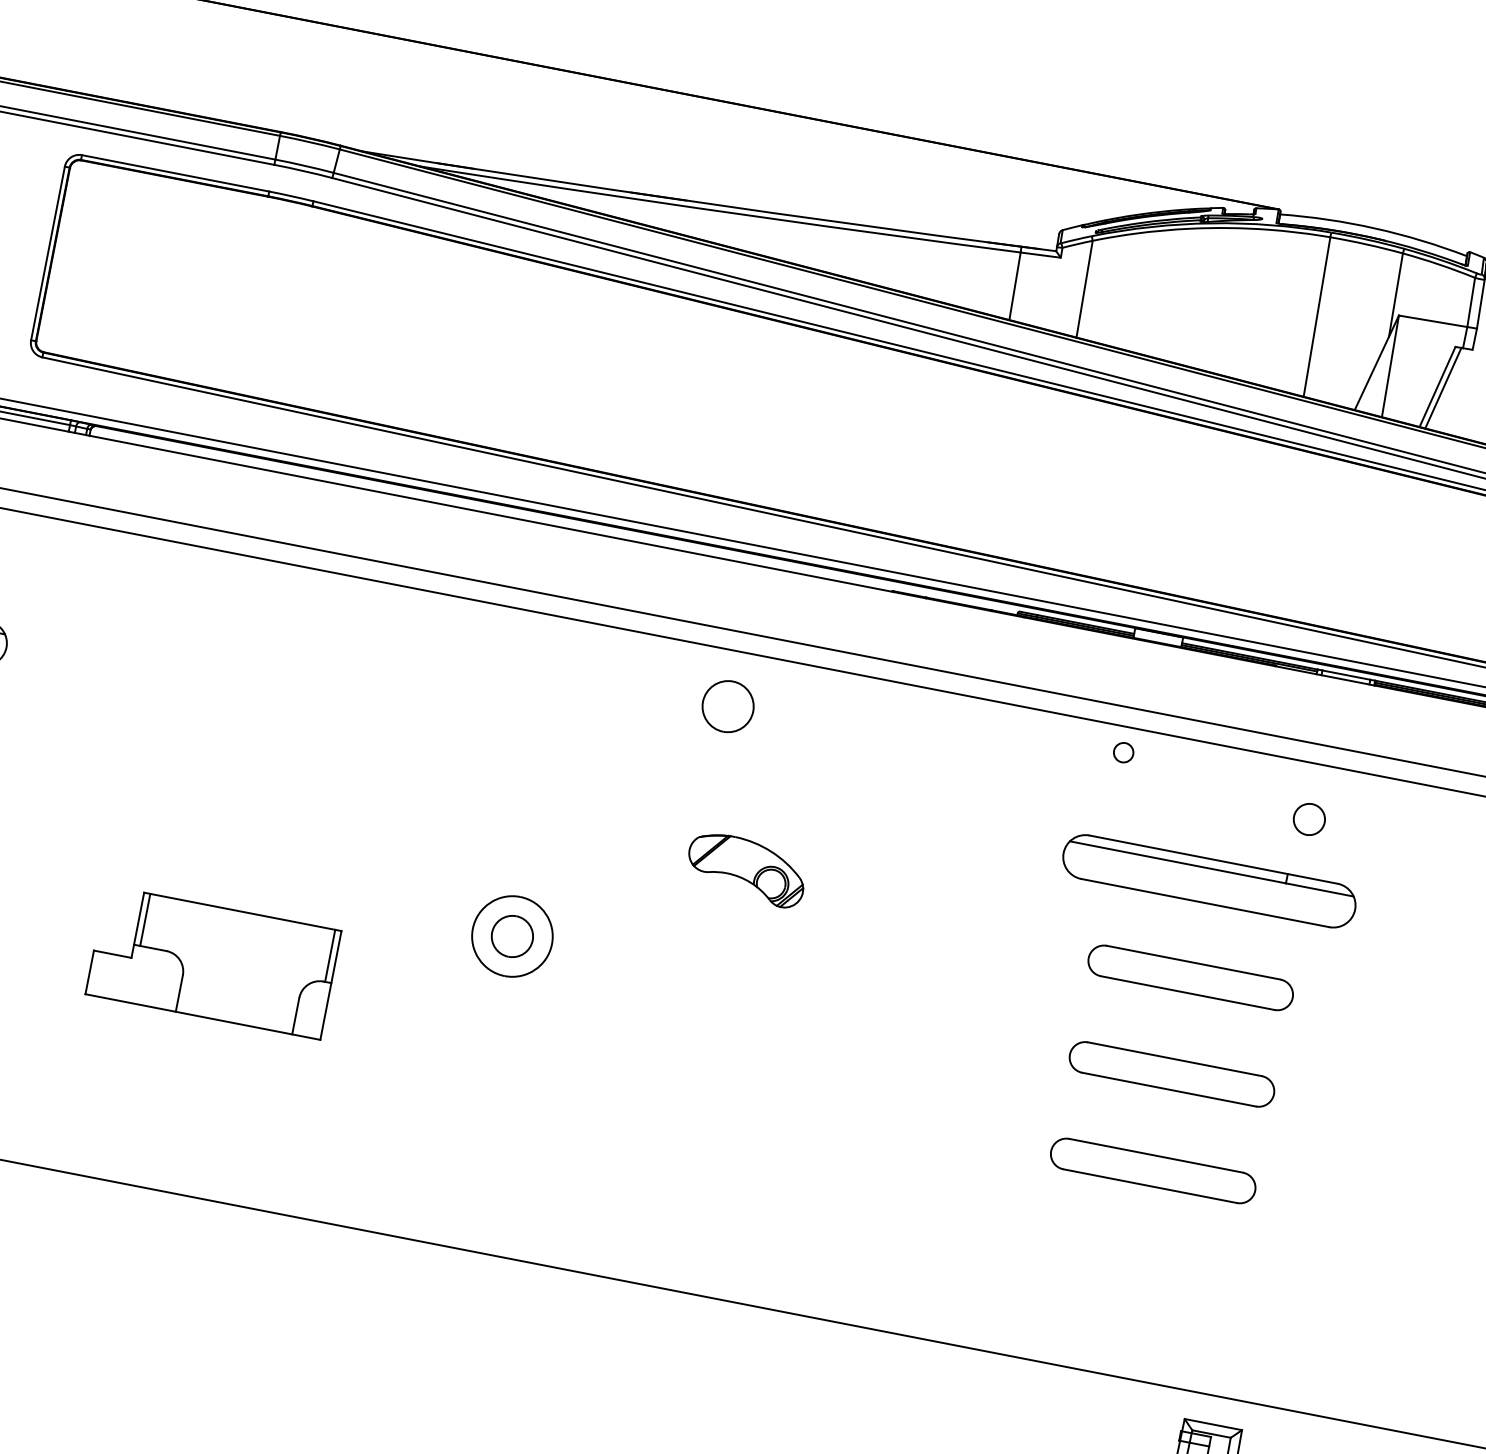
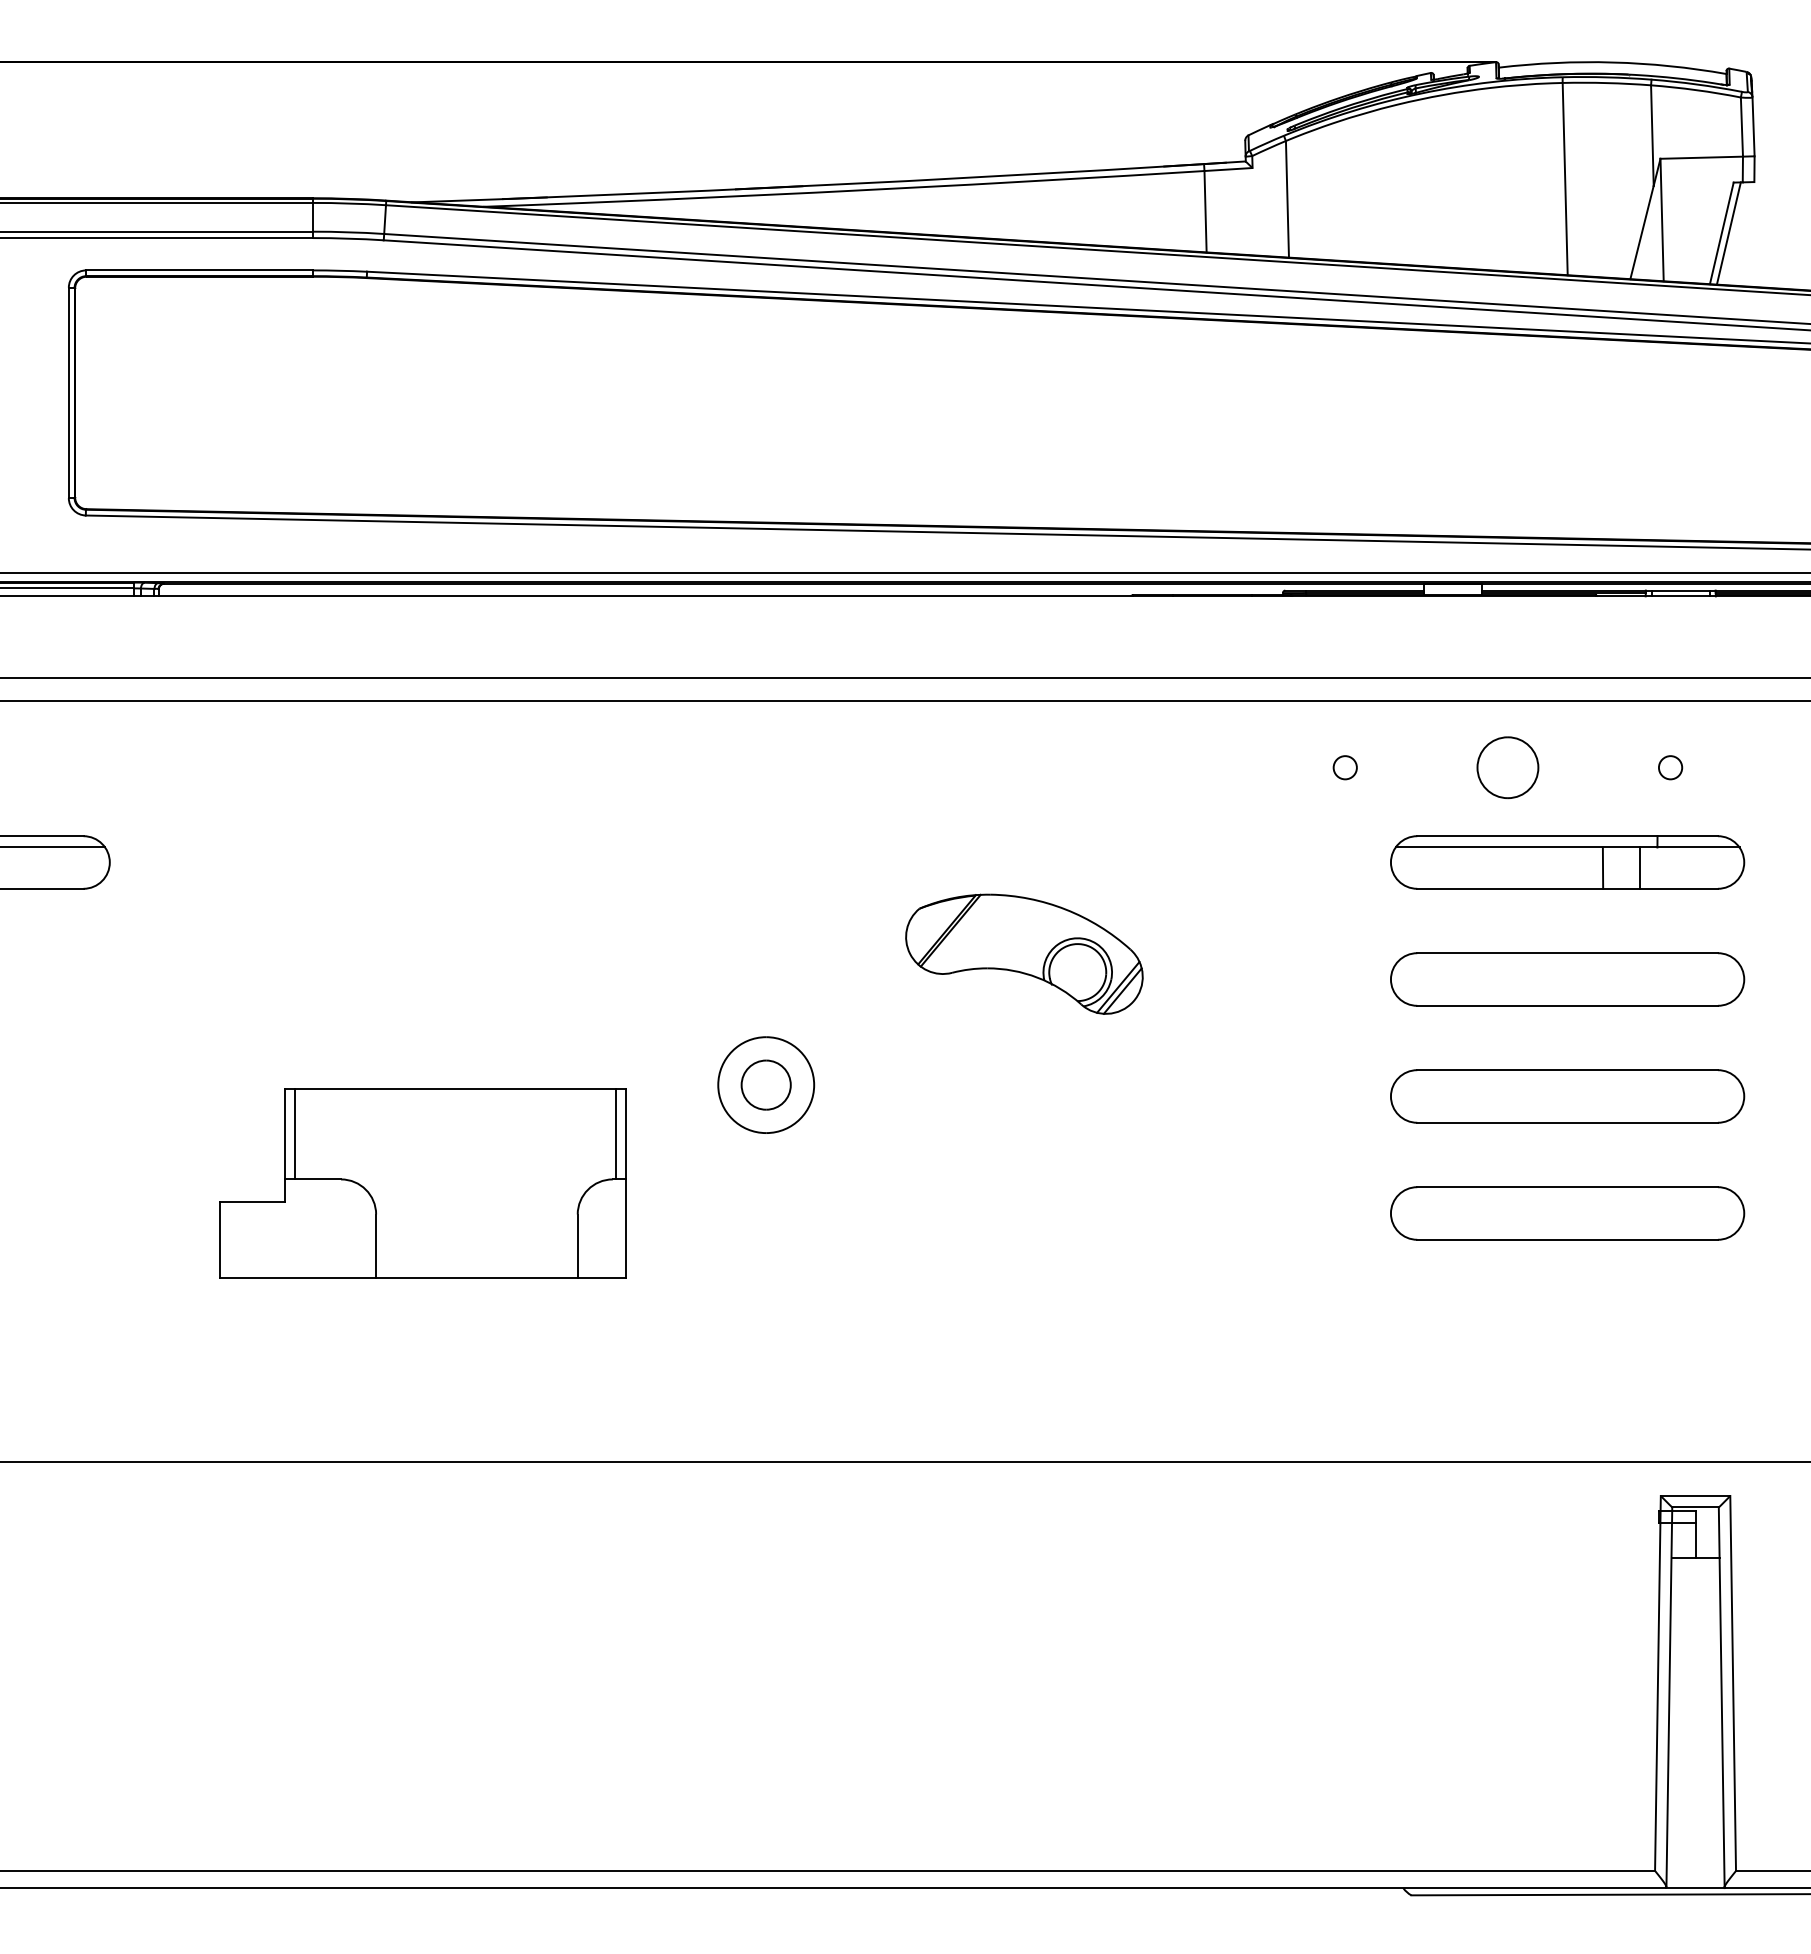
part: (727, 706) -> (1507, 767), moved
circle: (1123, 752) -> (1344, 767), moved
circle: (1309, 819) -> (1670, 767), size x0.62
part: (746, 869) -> (1024, 953), size x1.67
line: (1237, 891) -> (1602, 867), added
line: (1268, 897) -> (1640, 867), added
part: (213, 962) -> (422, 1183), size x1.43
part: (1190, 977) -> (1567, 979), size x1.43
part: (1171, 1074) -> (1567, 1096), size x1.43
part: (1153, 1170) -> (1567, 1213), size x1.43

